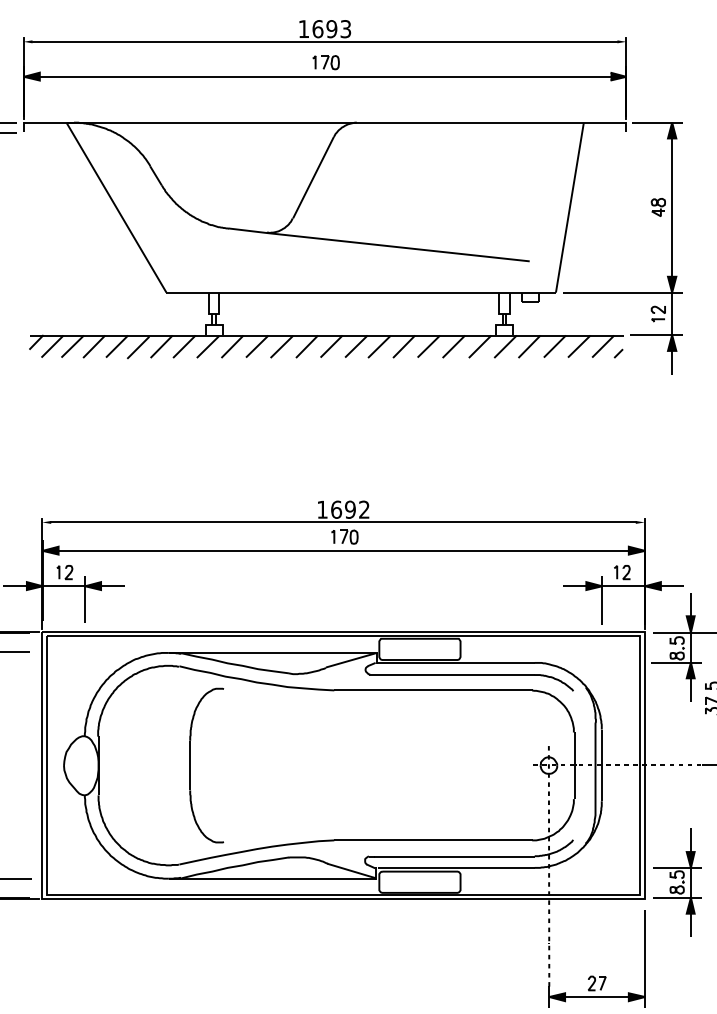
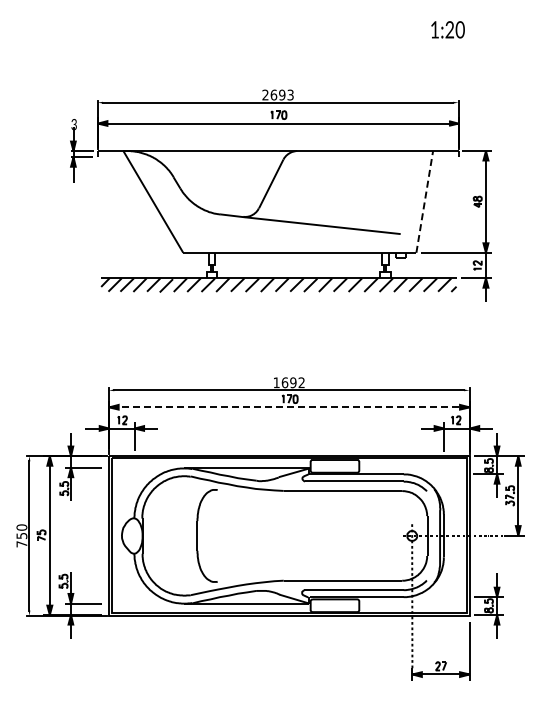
text: (303, 28) -> (265, 94), 1693 -> 2693
line: (569, 206) -> (424, 201), solid -> dashed
line: (342, 551) -> (288, 407), solid -> dashed

